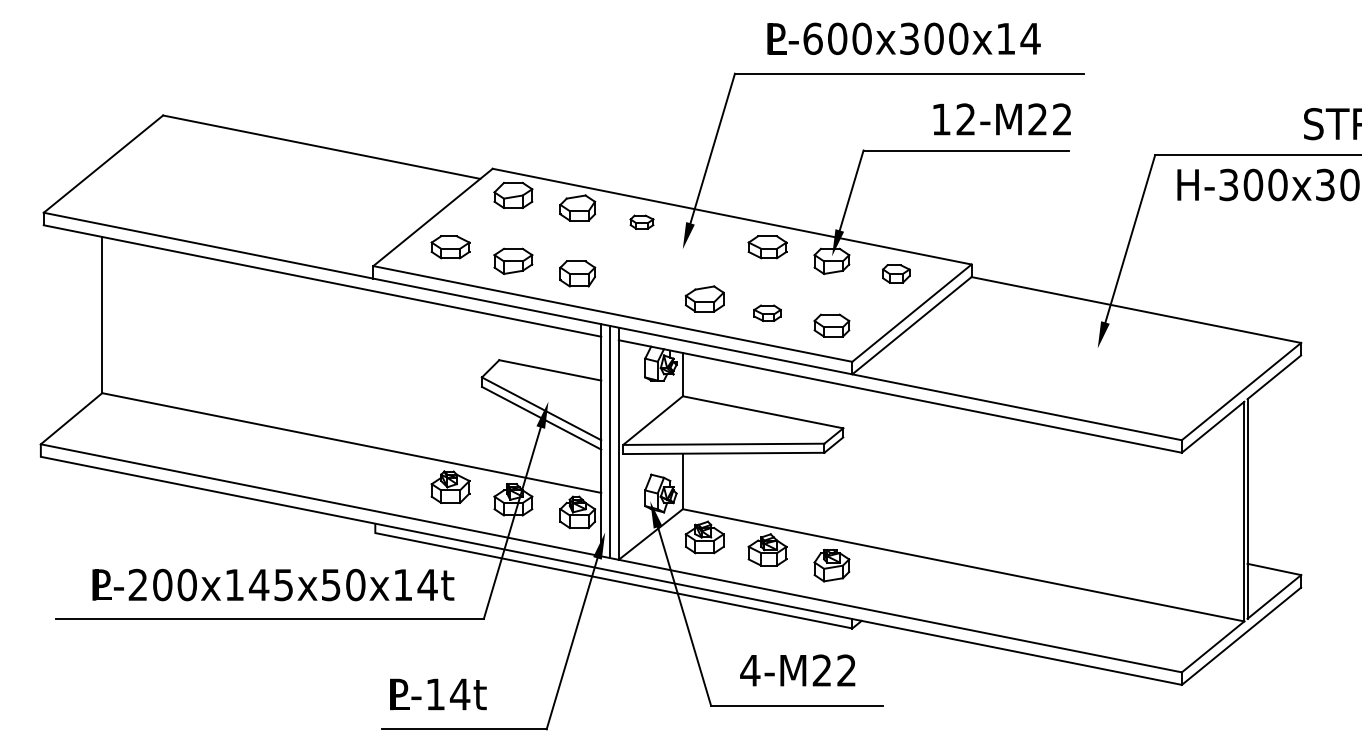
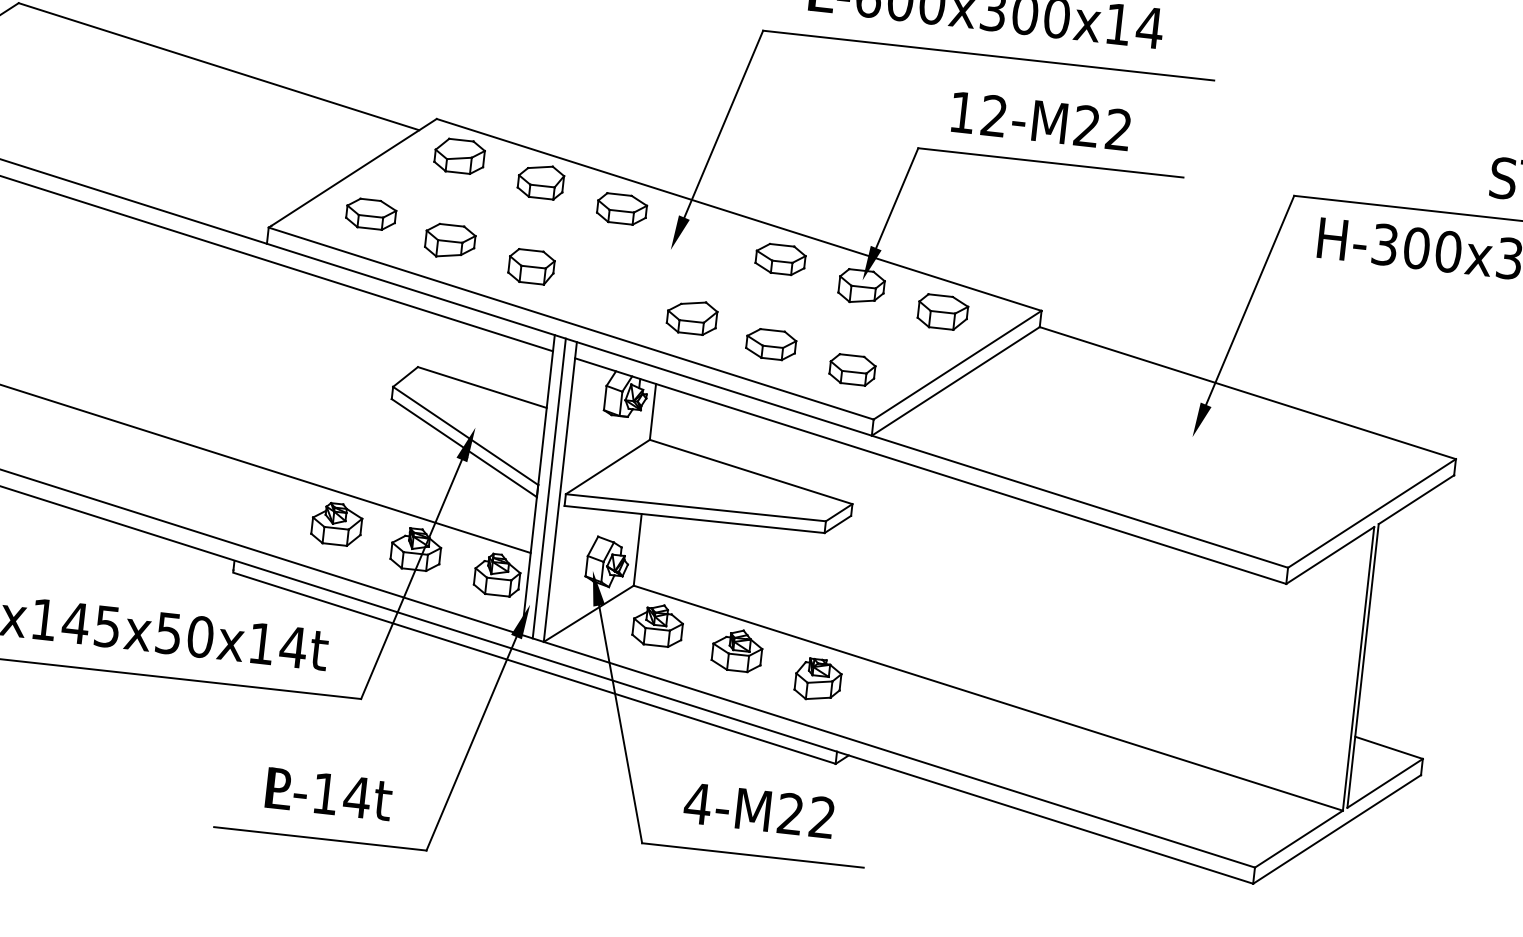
text: (1001, 119) -> (1040, 121), moved
part: (641, 222) -> (621, 209), size x1.67
part: (896, 273) -> (943, 311), size x1.43
part: (767, 313) -> (770, 345), size x1.43
text: (438, 694) -> (329, 794), moved

